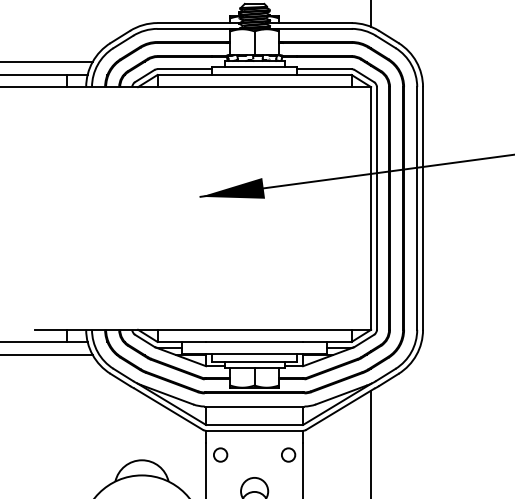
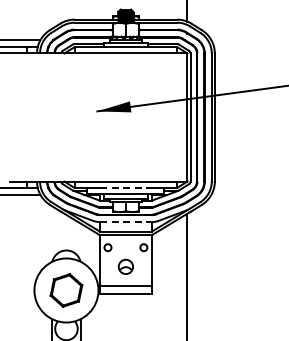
line: (253, 342) -> (125, 188), solid -> dashed
line: (253, 407) -> (125, 222), solid -> dashed

